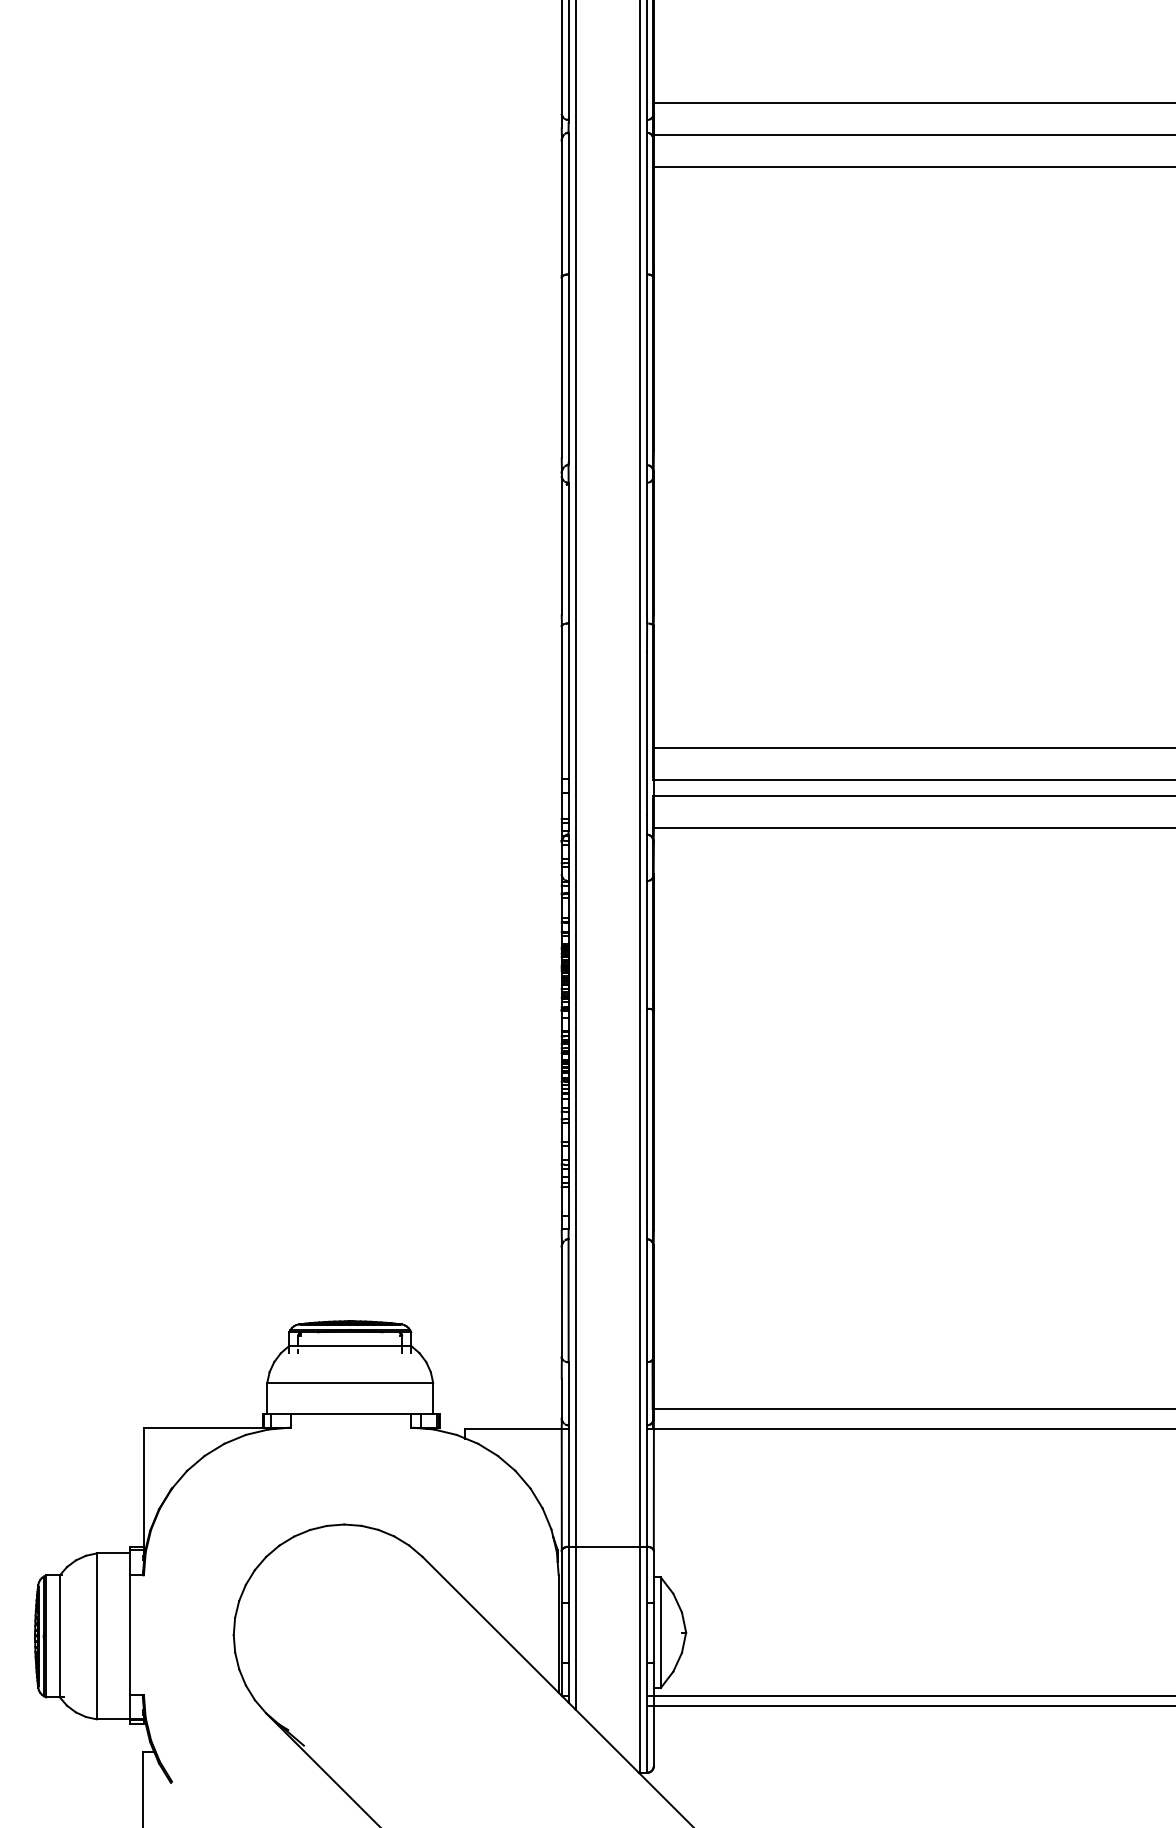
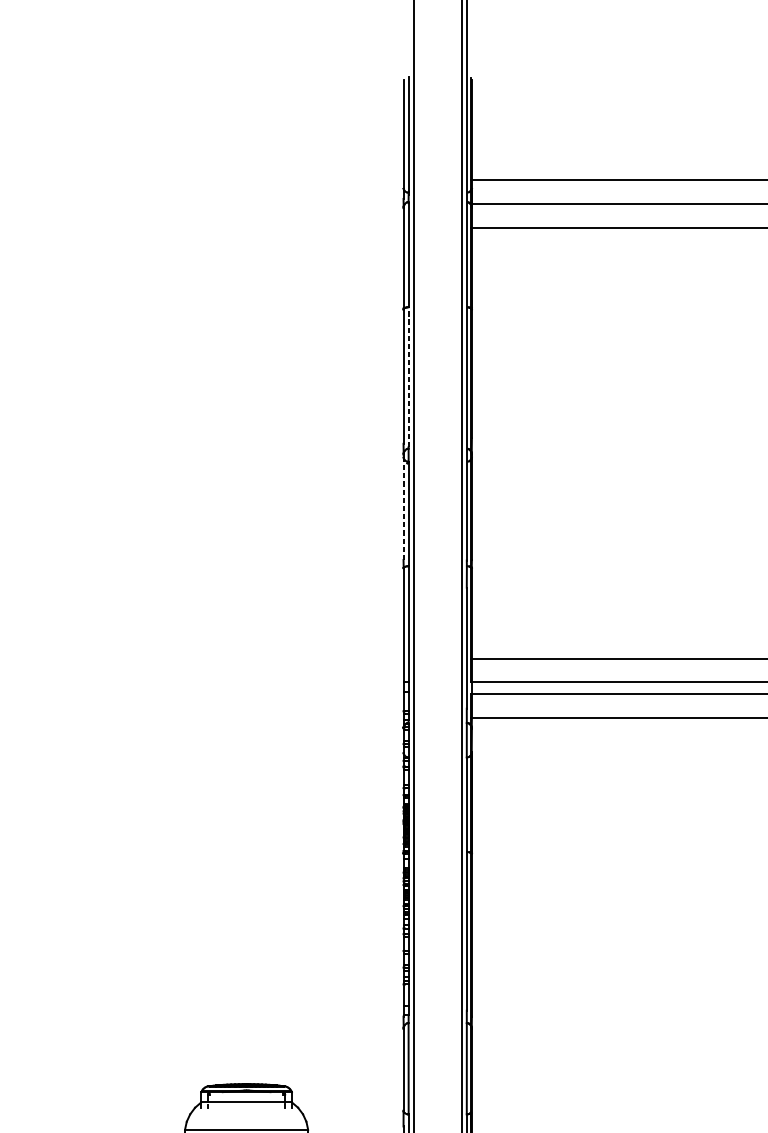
line: (568, 368) -> (408, 377), solid -> dashed
line: (561, 545) -> (403, 508), solid -> dashed

